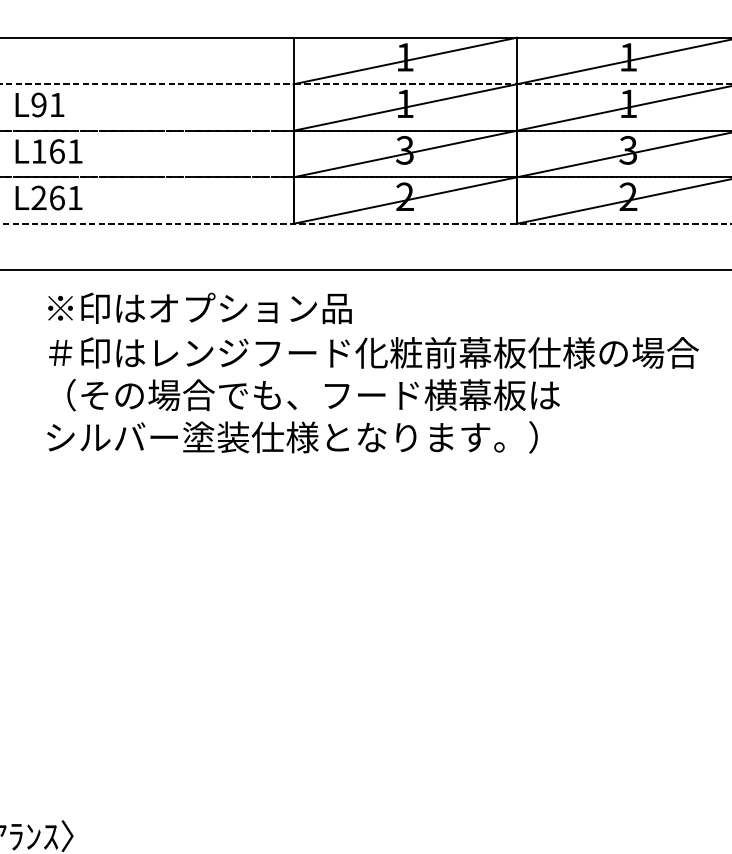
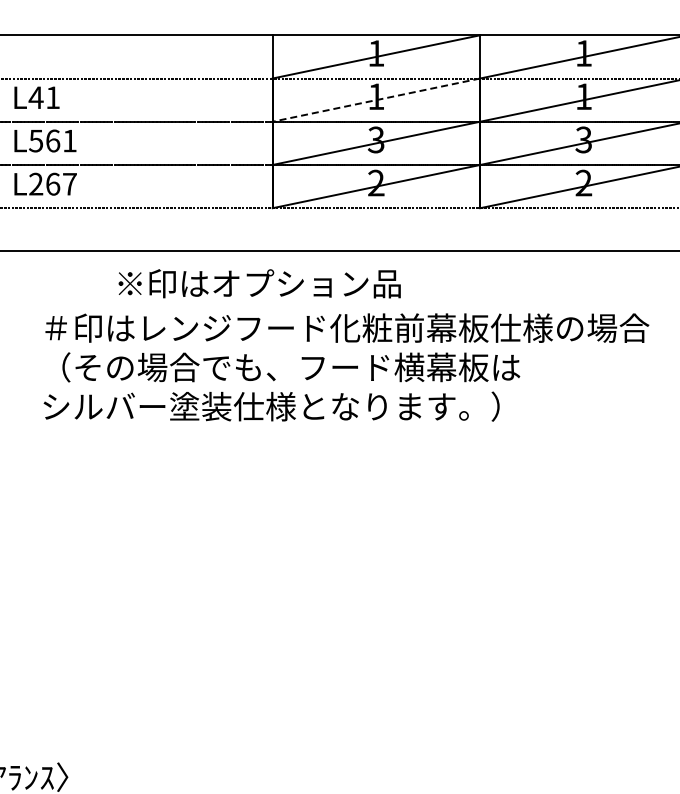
text: (38, 104) -> (35, 97), L91 -> L41
line: (404, 107) -> (375, 100), solid -> dashed
text: (38, 152) -> (35, 141), L161 -> L561
text: (74, 198) -> (69, 184), L261 -> L267
text: (199, 308) -> (259, 283), moved

